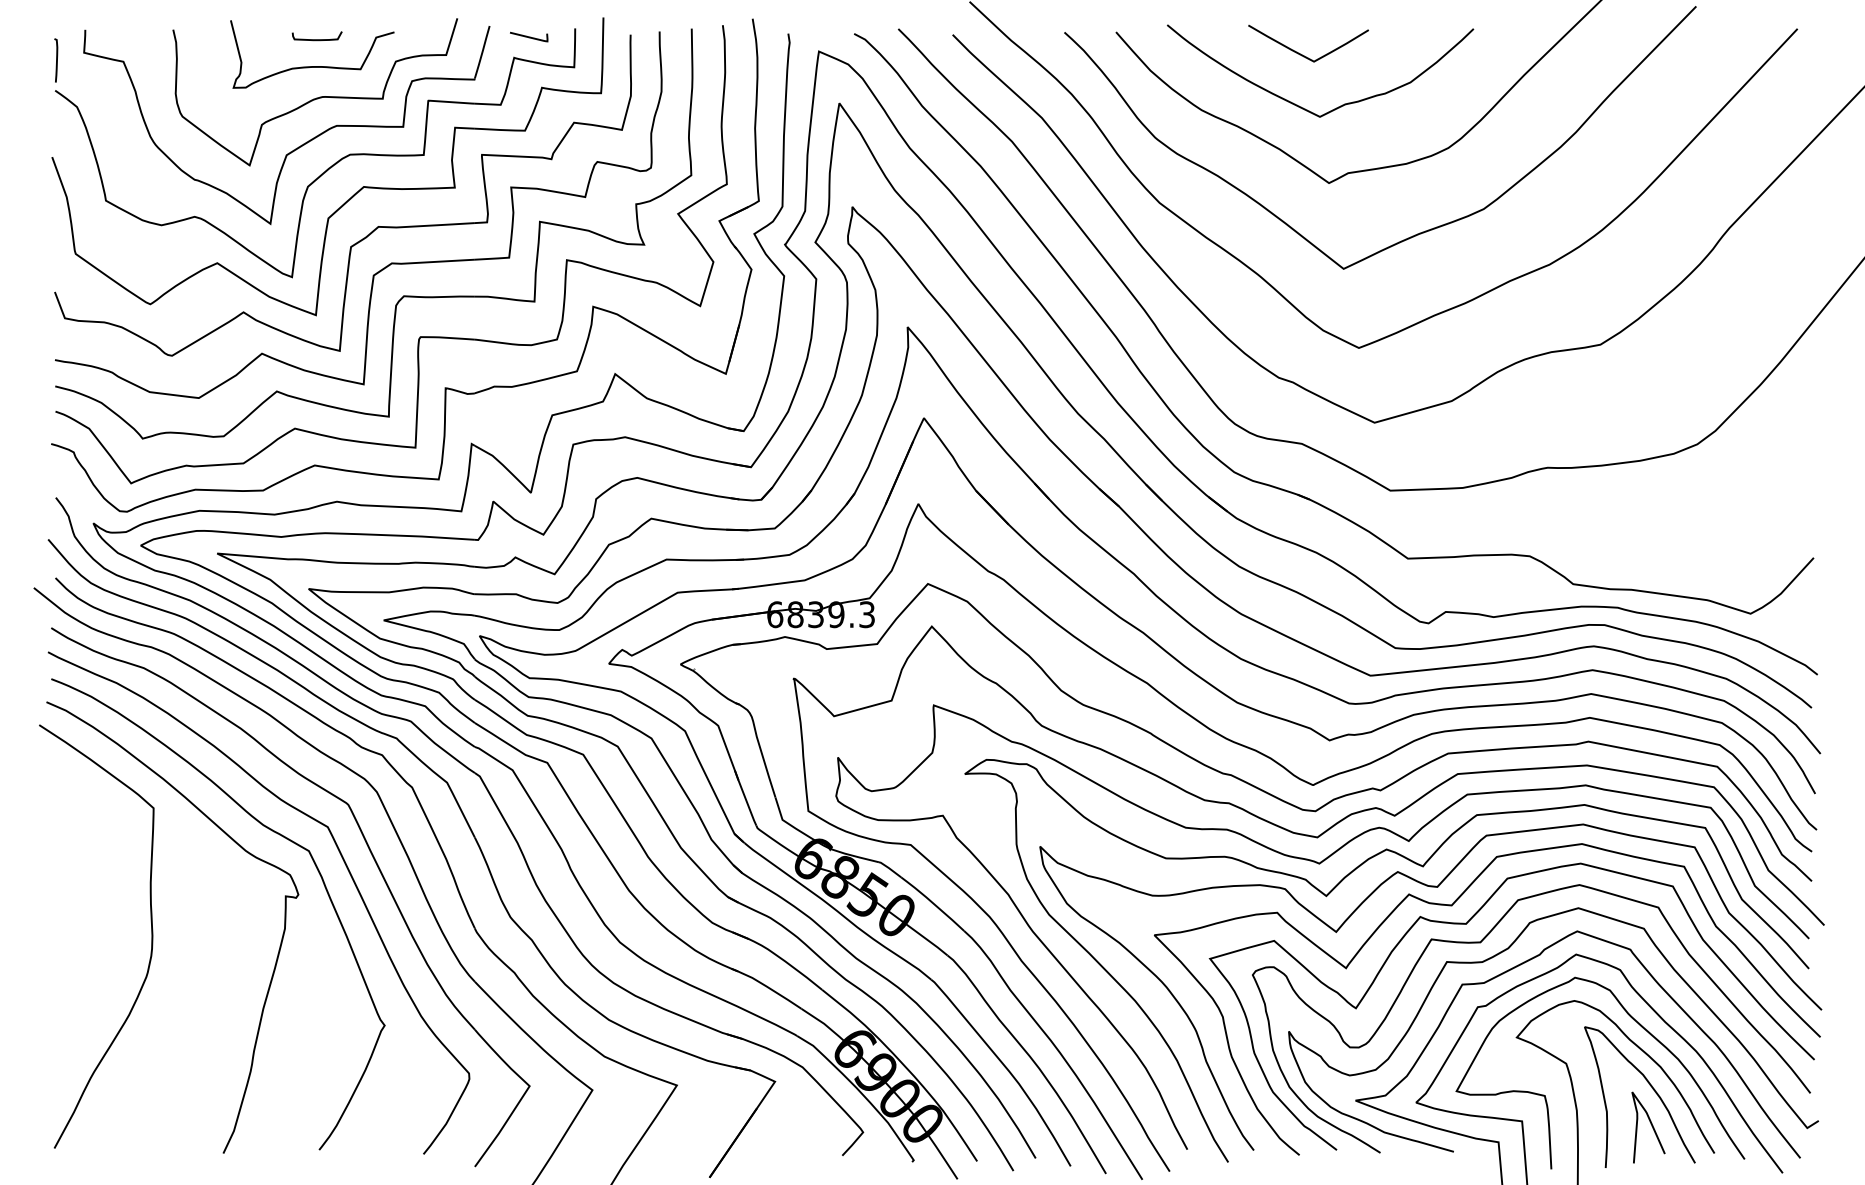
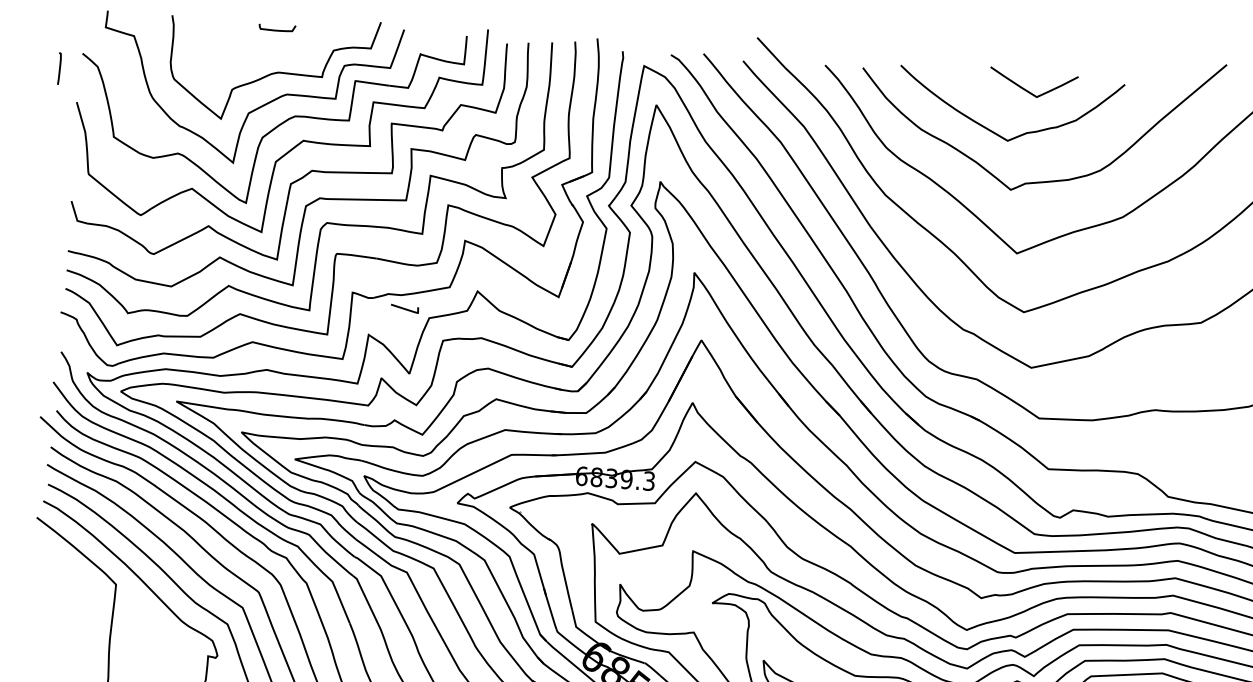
curve: (529, 36) -> (405, 308), moved
curve: (1302, 54) -> (1028, 91), moved
curve: (56, 60) -> (59, 68), moved
curve: (312, 66) -> (272, 49), removed

